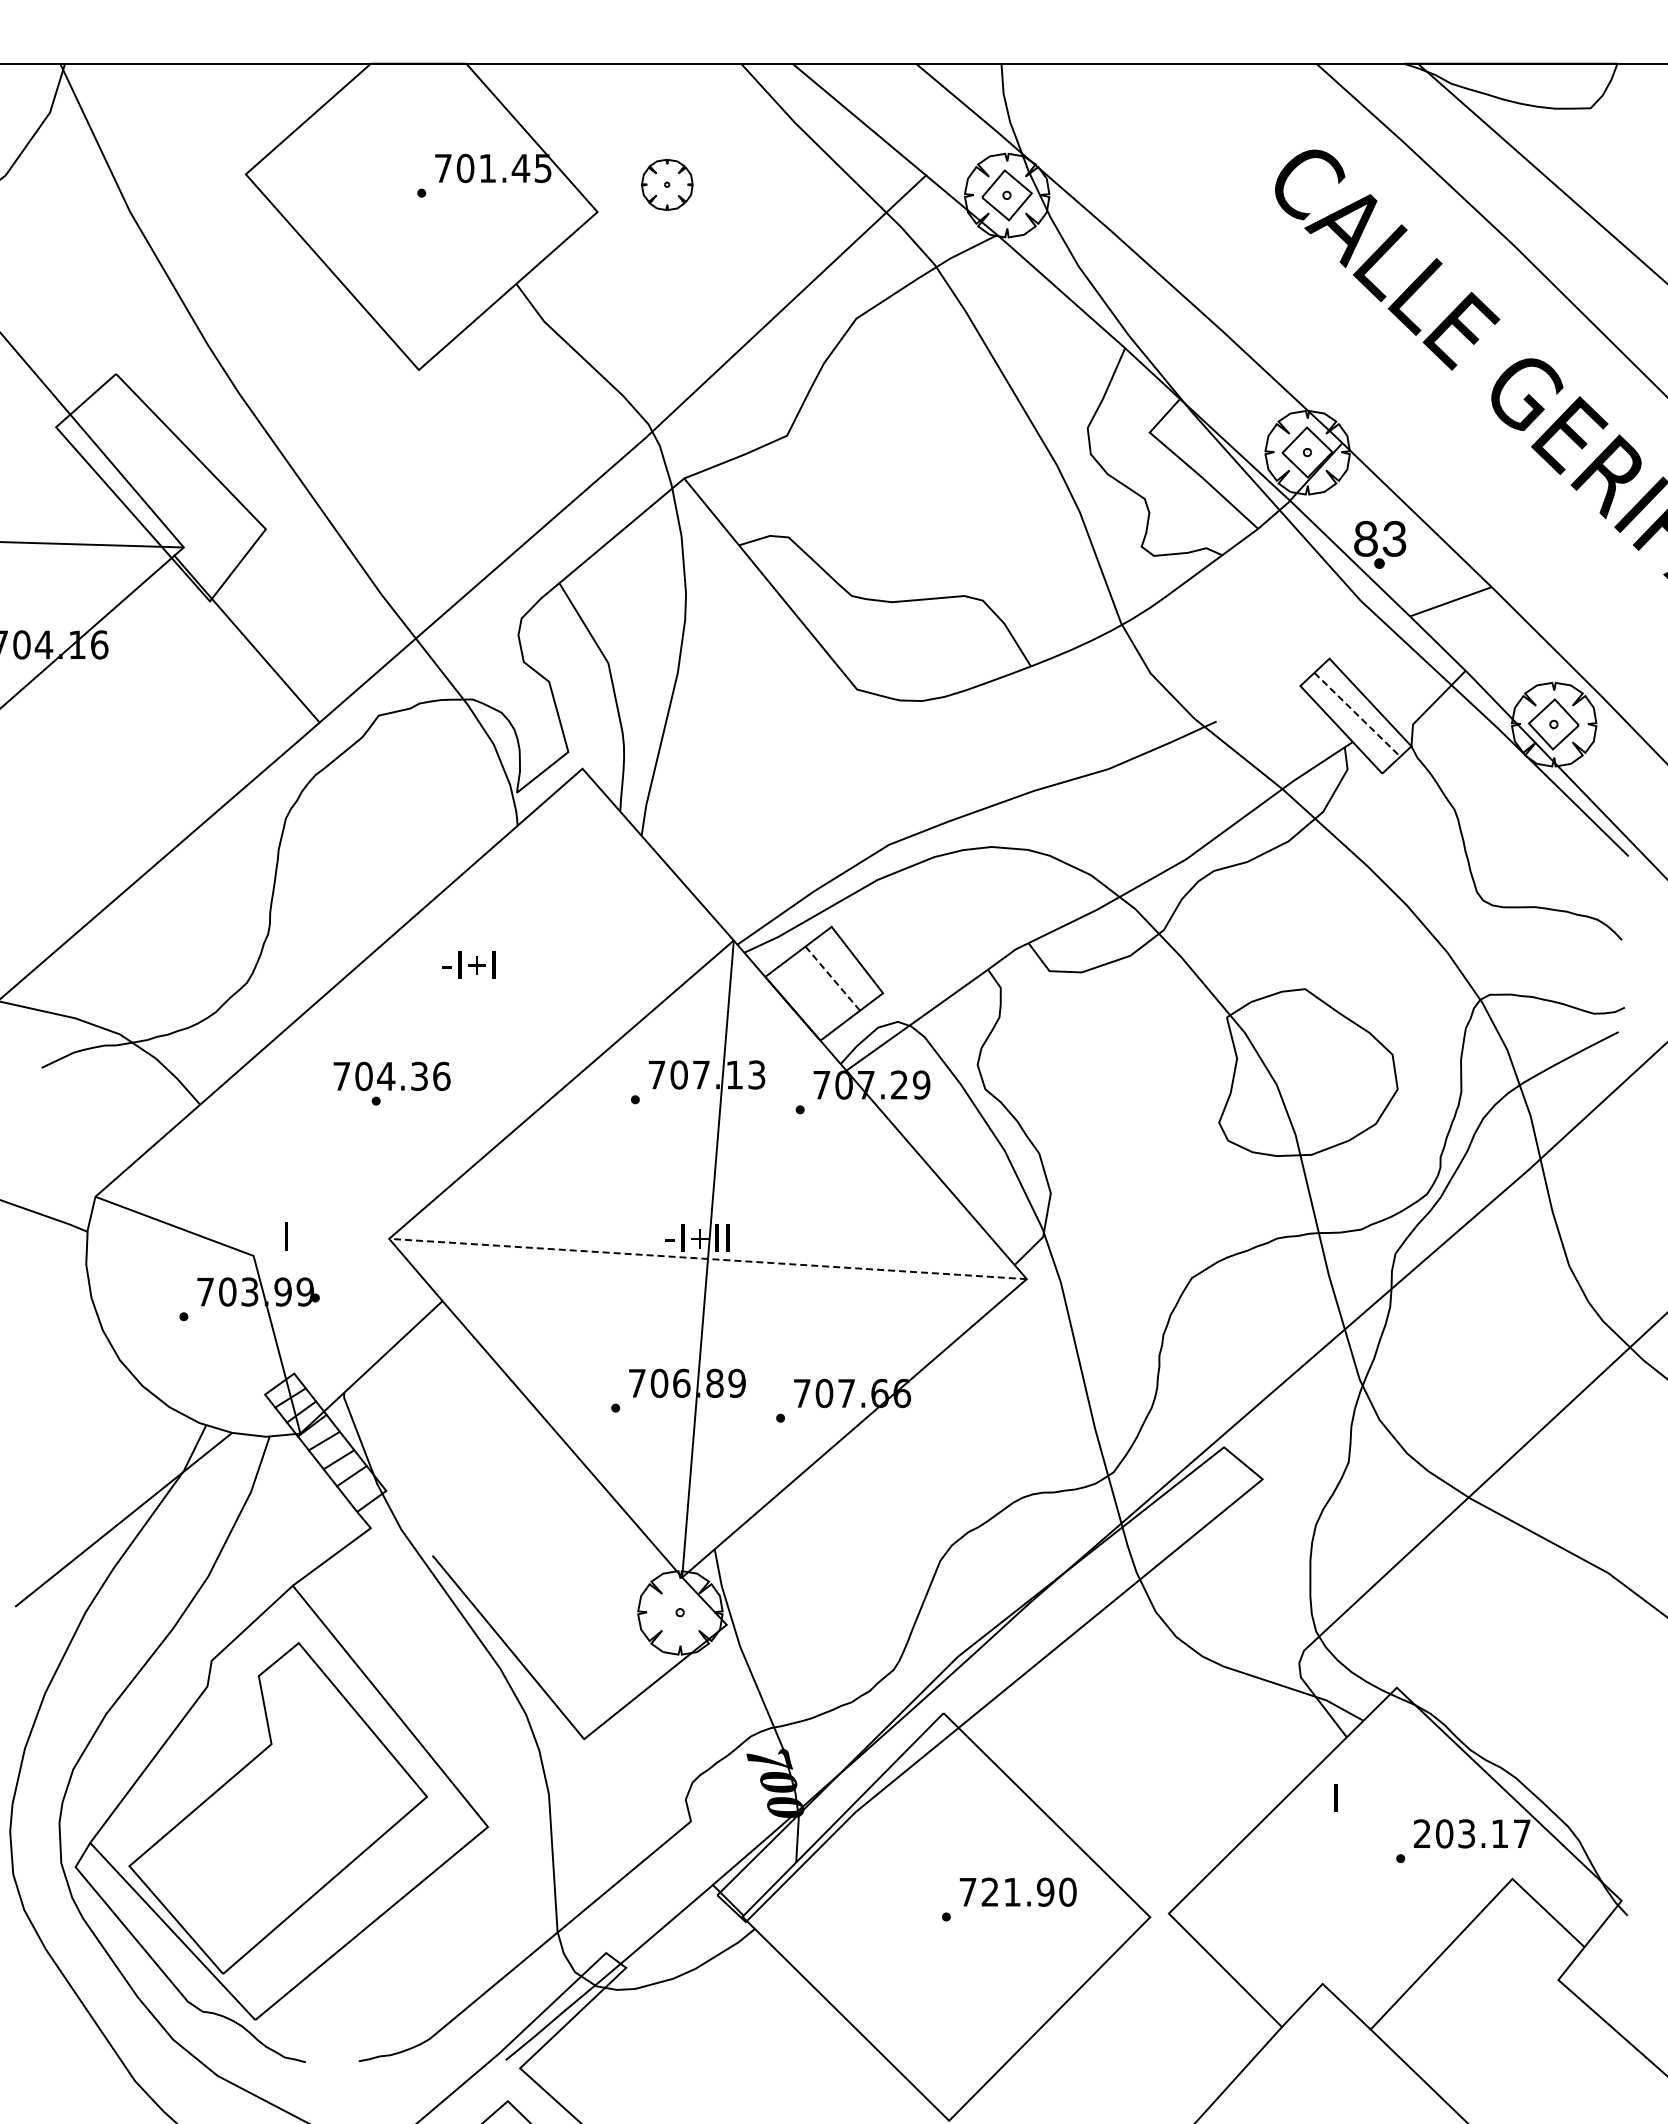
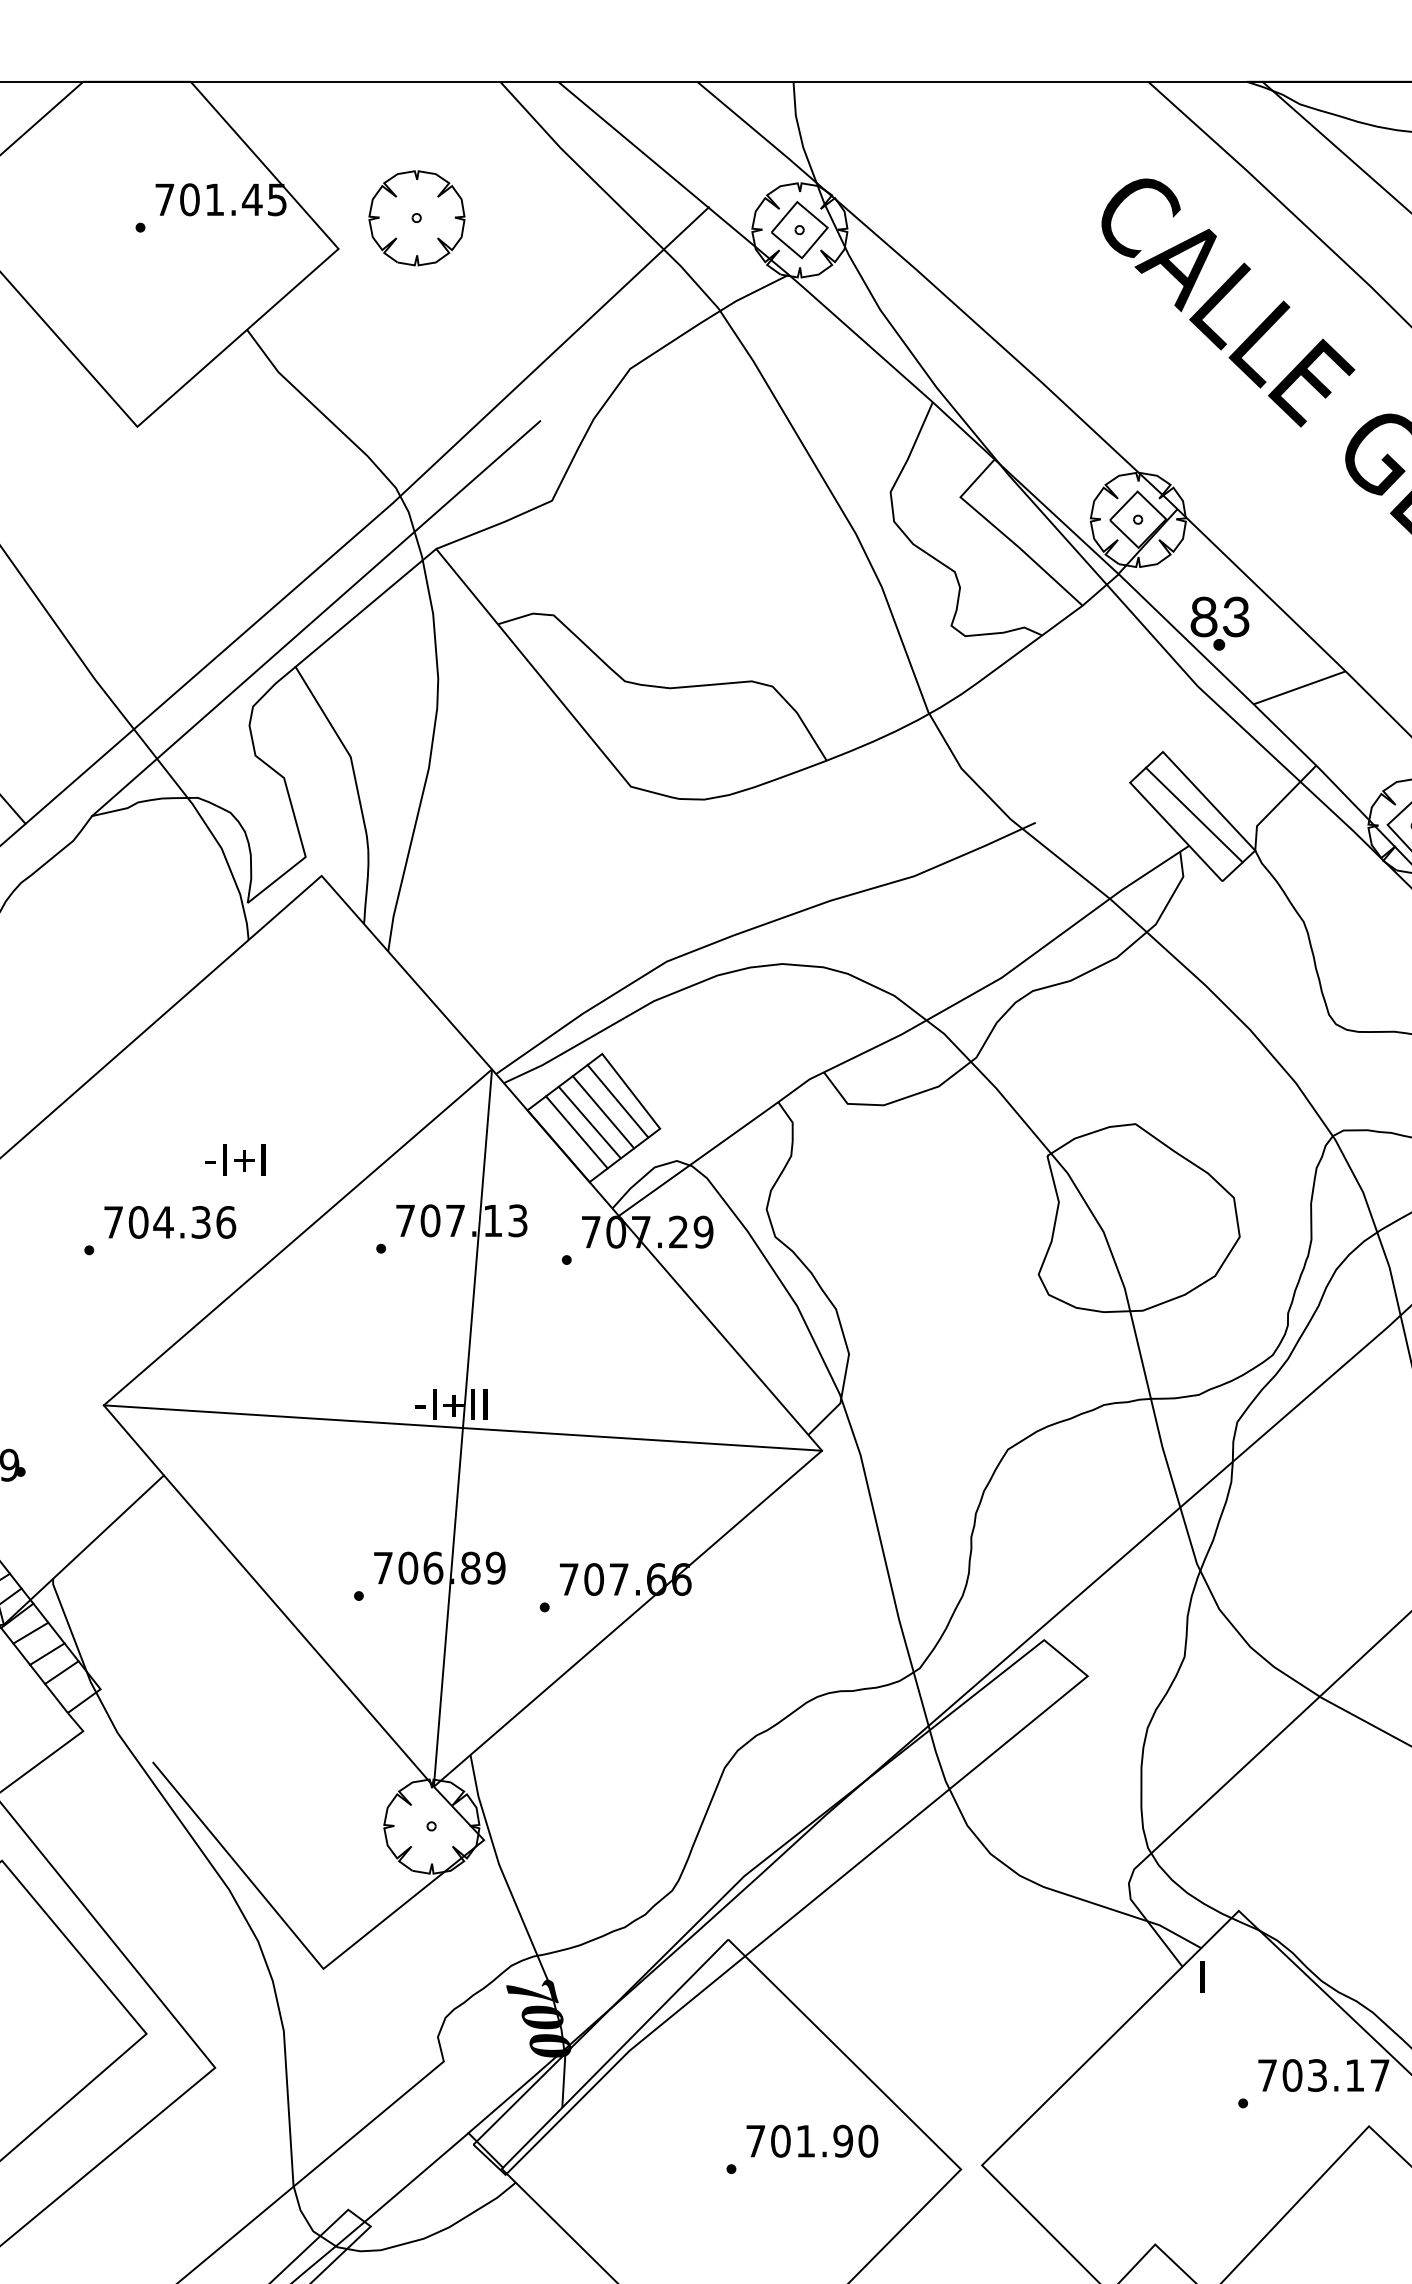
part: (667, 184) -> (417, 217), size x1.67
line: (577, 540) -> (315, 618), added
line: (1357, 715) -> (1194, 815), dashed -> solid
text: (468, 964) -> (234, 1159), moved
line: (845, 968) -> (617, 1100), added
line: (833, 979) -> (604, 1113), dashed -> solid
line: (820, 987) -> (589, 1122), added
line: (808, 996) -> (576, 1132), added
text: (391, 1075) -> (169, 1221), moved
line: (707, 1258) -> (462, 1427), dashed -> solid
text: (1335, 1797) -> (1202, 1977), moved
text: (1422, 1833) -> (1267, 2075), 203.17 -> 703.17
text: (989, 1891) -> (780, 2140), 721.90 -> 701.90

